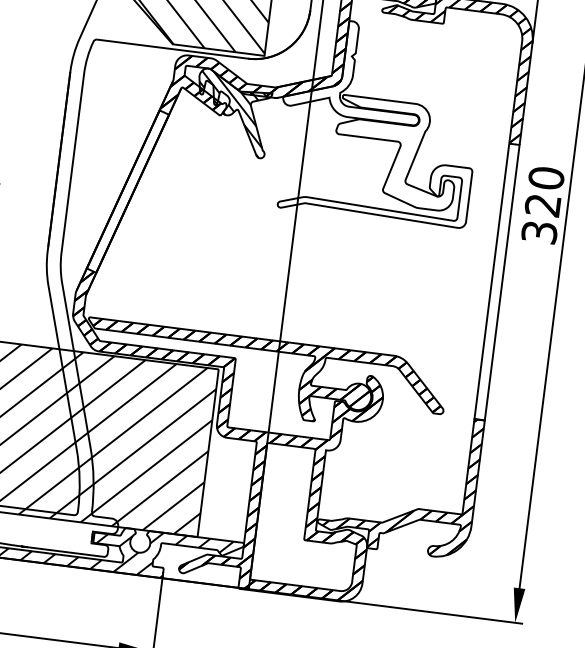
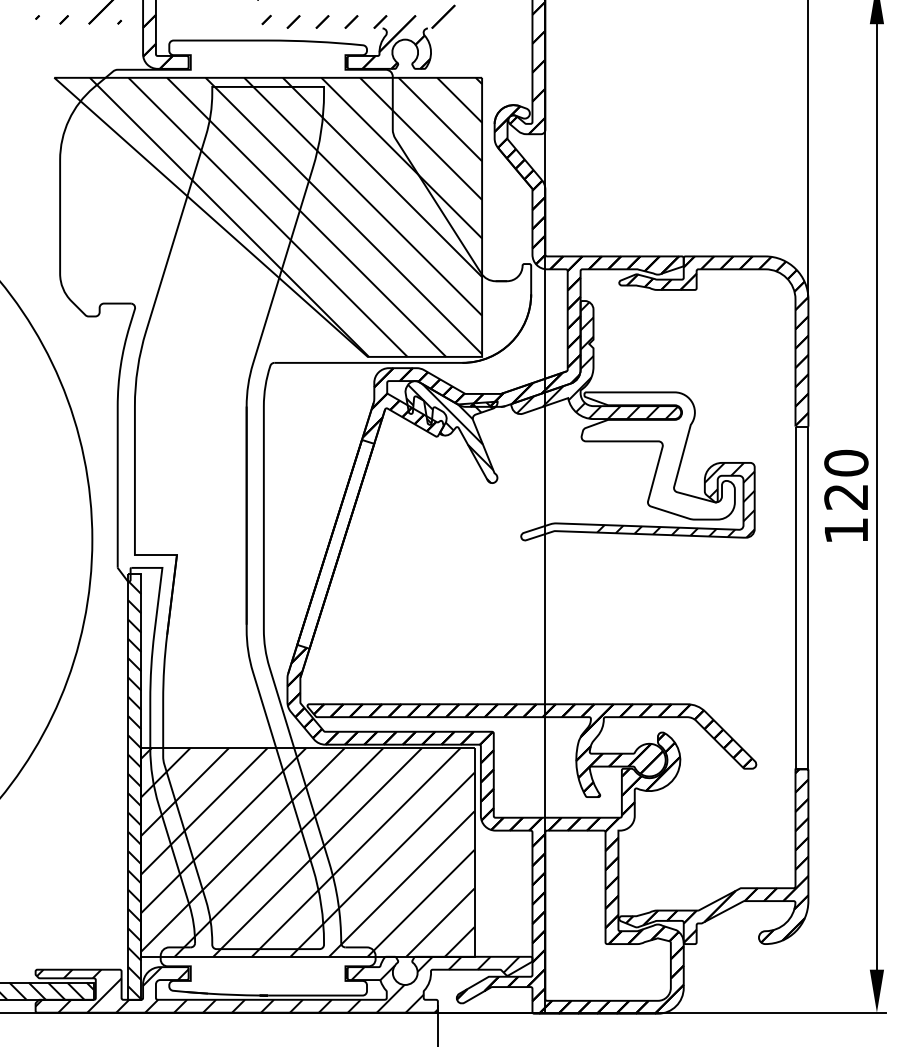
hatch: (356, 70) -> (596, 360), added
hatch: (405, 190) -> (675, 499), added
text: (539, 232) -> (846, 530), 320 -> 120

